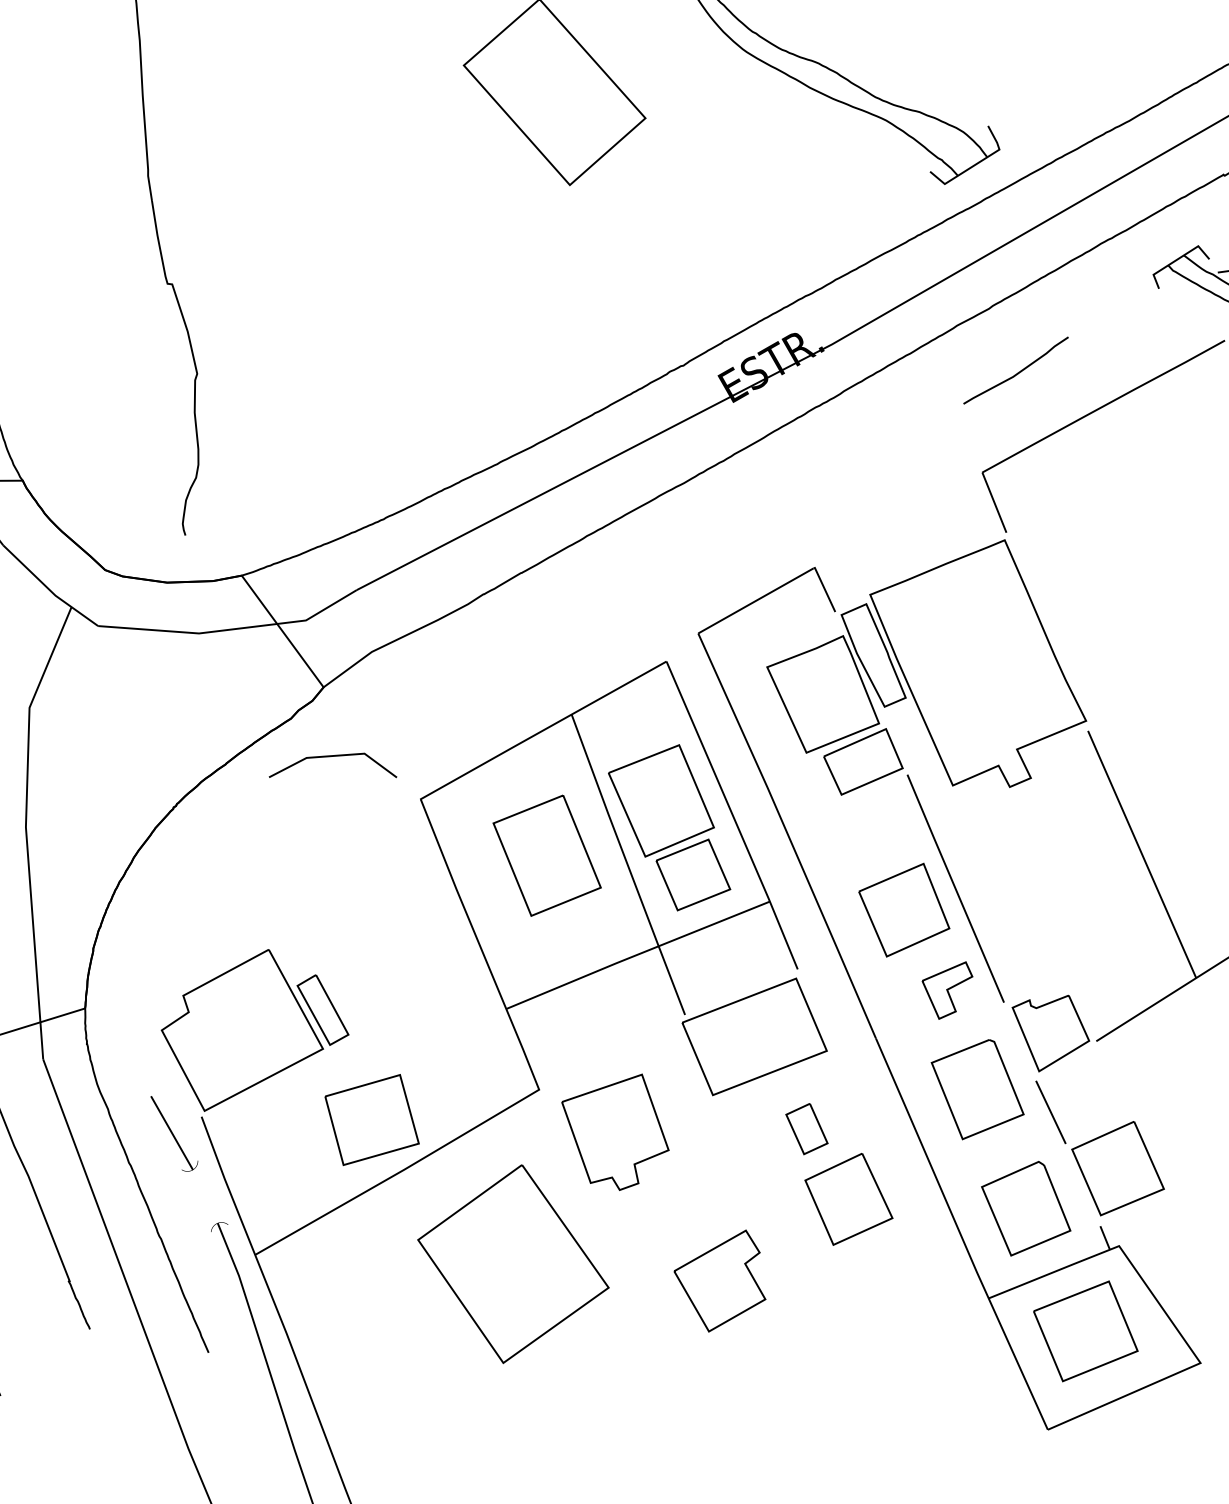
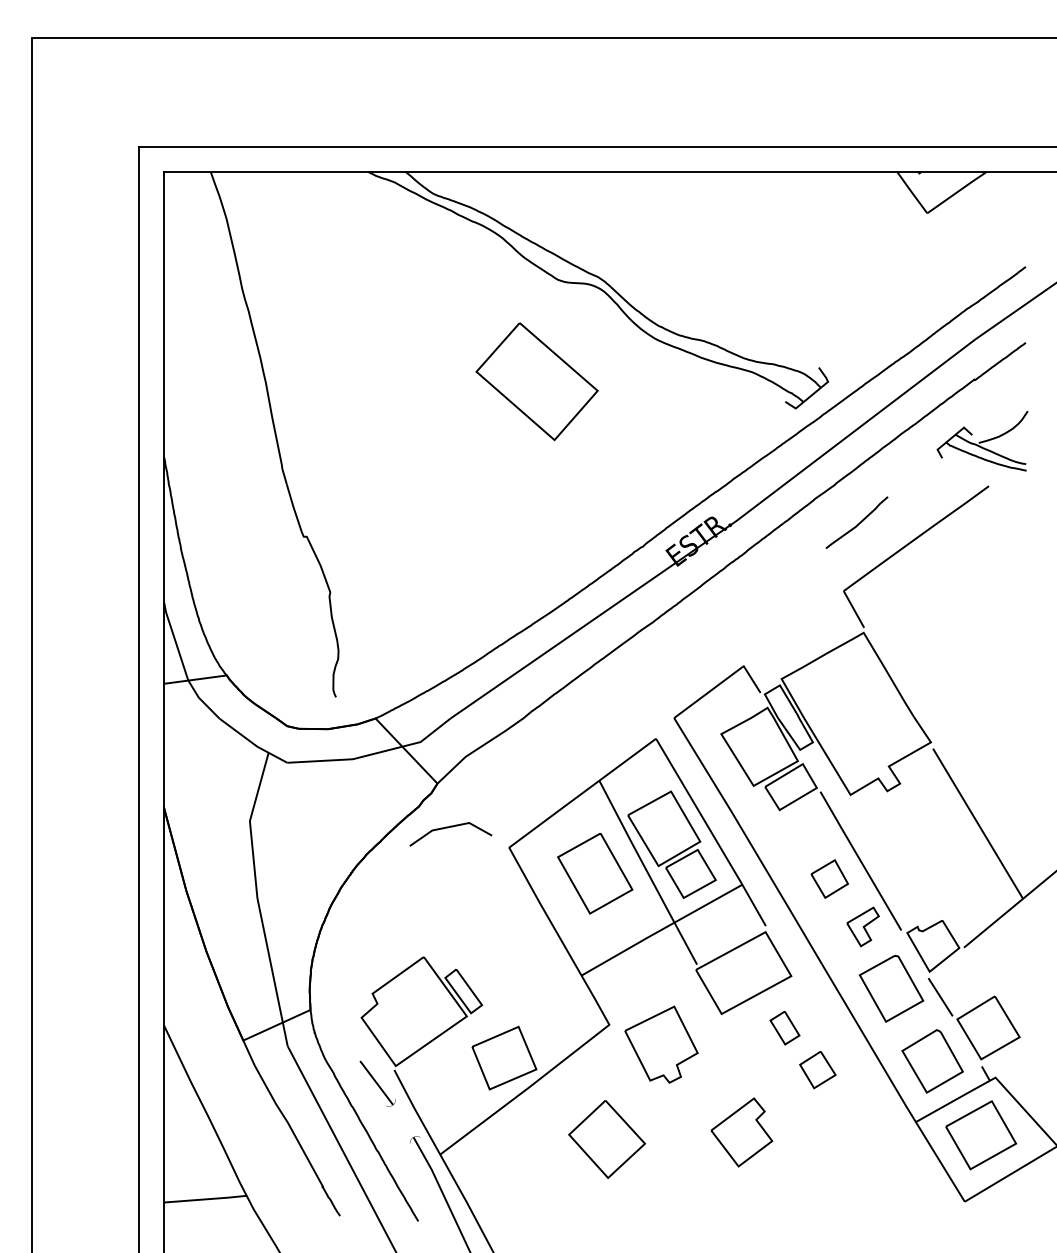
part: (904, 909) -> (829, 878), size x0.6
part: (848, 1198) -> (817, 1069), size x0.6
part: (512, 1264) -> (606, 1139), size x0.6

